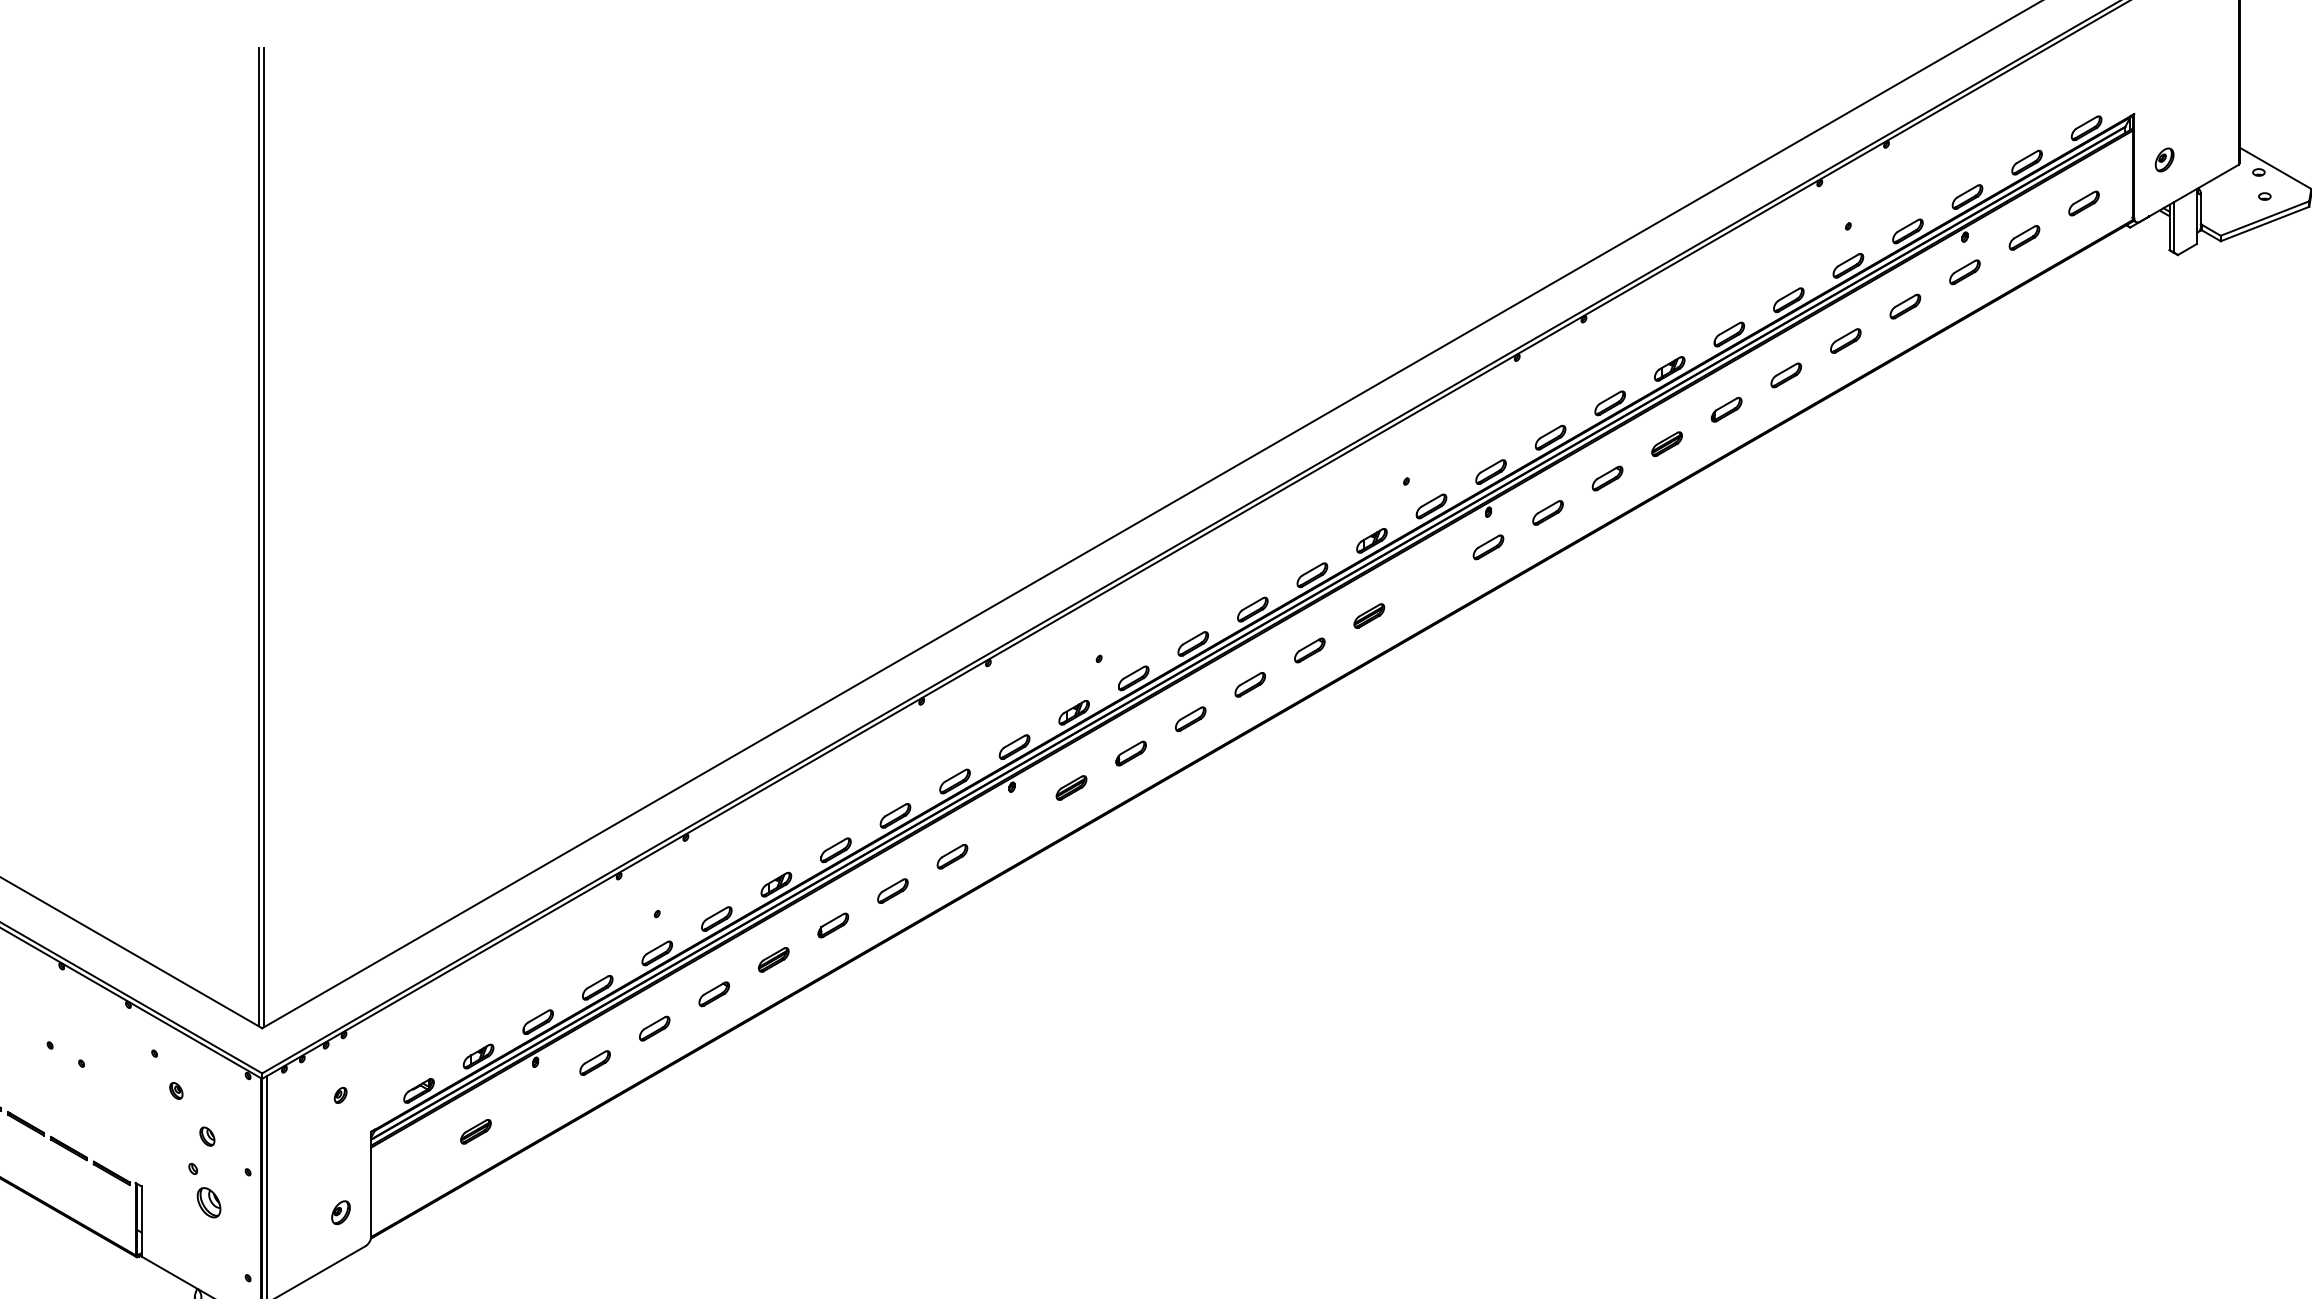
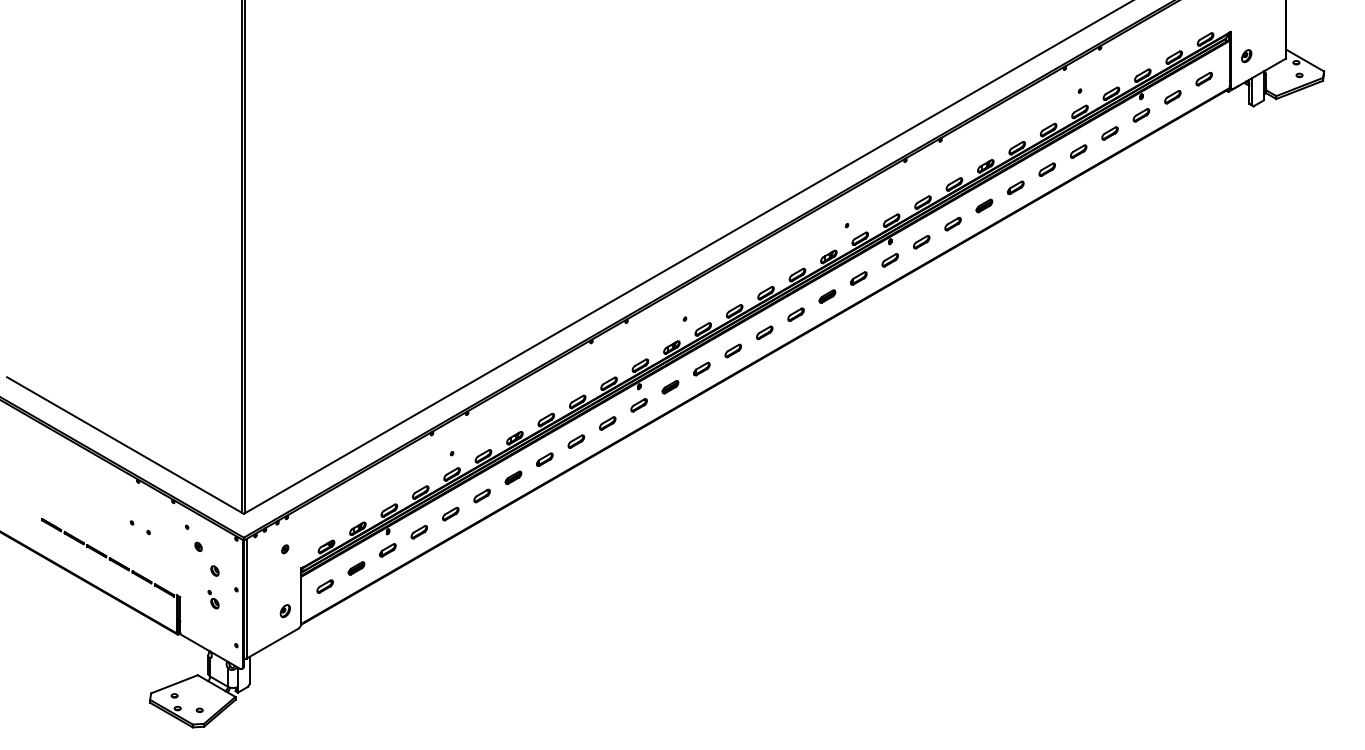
part: (1428, 581) -> (858, 278), added
part: (1010, 822) -> (638, 405), added
part: (534, 1097) -> (387, 550), added
part: (415, 1165) -> (324, 586), added
part: (204, 1190) -> (213, 599), size x0.62

